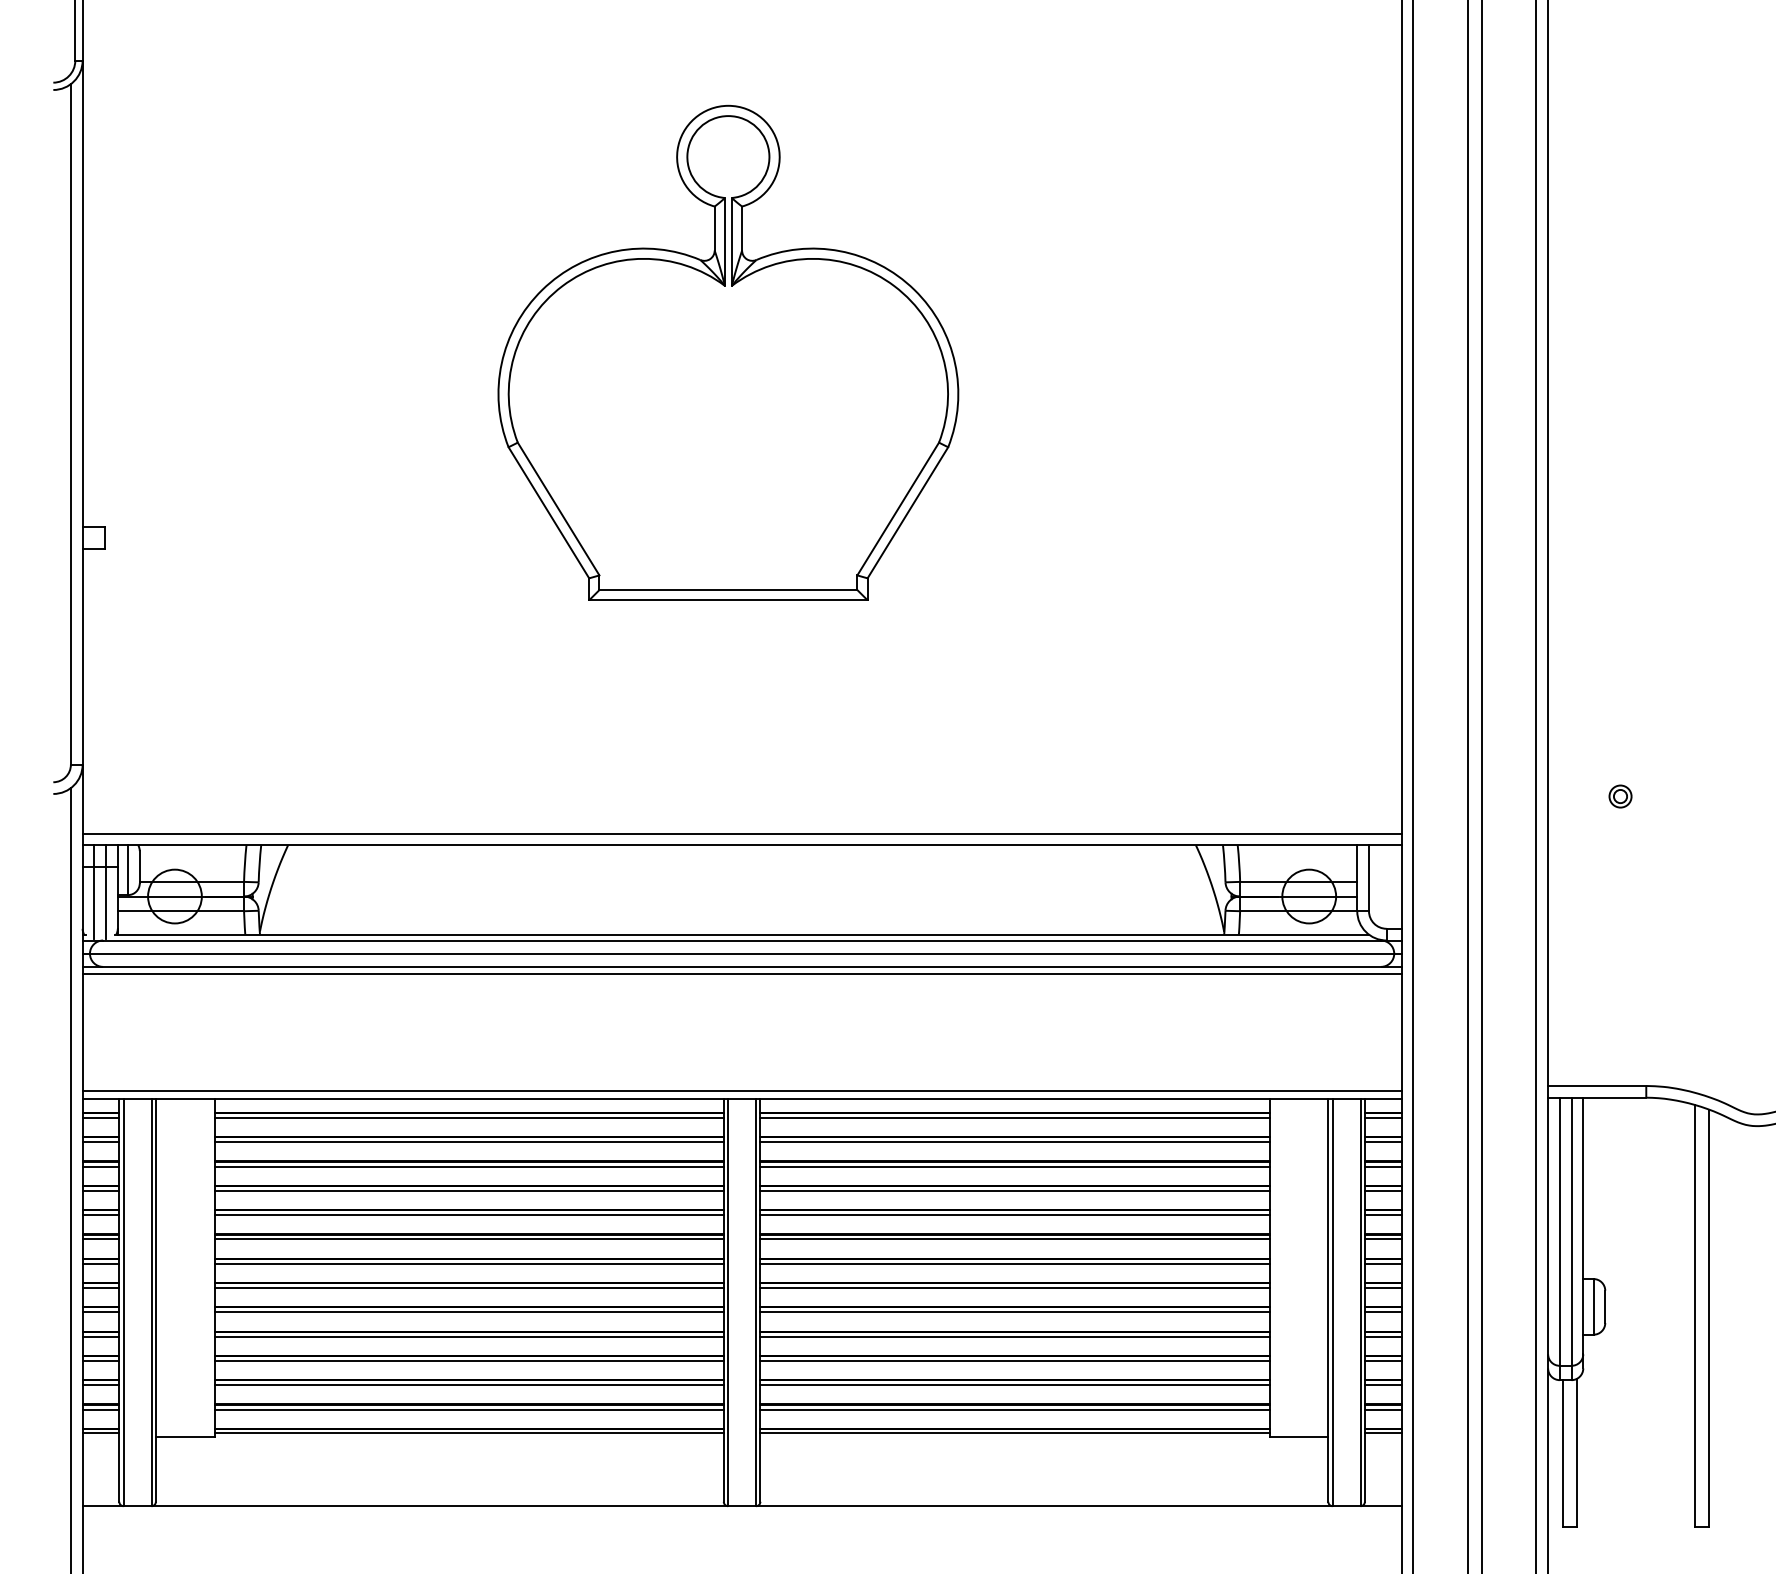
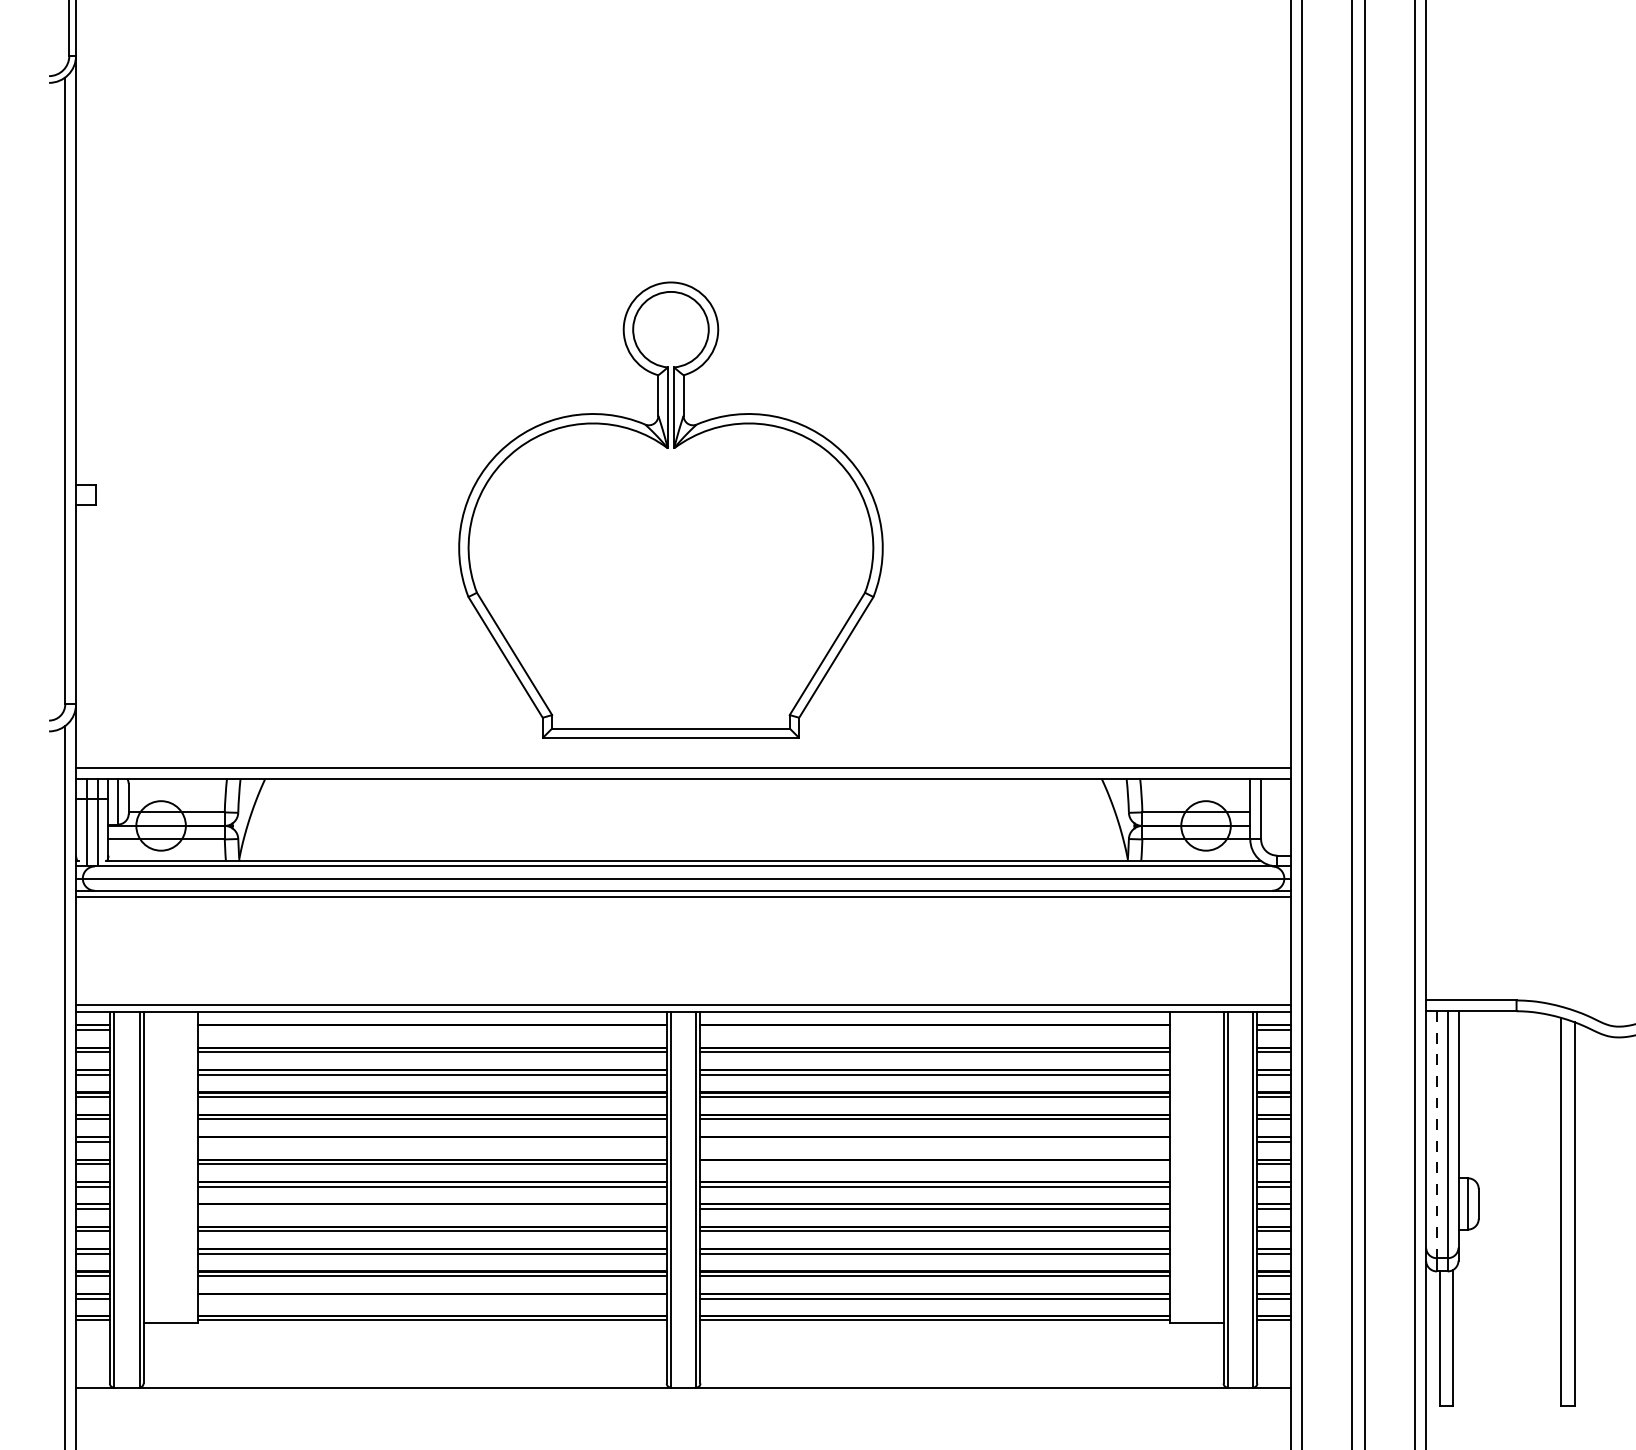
part: (727, 352) -> (670, 509), moved
part: (1620, 796) -> (1492, 733), removed
line: (468, 1117) -> (431, 1029), removed
line: (1014, 1117) -> (934, 1029), removed
line: (1559, 1232) -> (1436, 1135), solid -> dashed
line: (468, 1239) -> (431, 1141), removed
line: (1014, 1239) -> (934, 1141), removed
line: (1014, 1264) -> (934, 1164), removed
line: (468, 1312) -> (431, 1209), removed
line: (468, 1409) -> (431, 1298), removed

